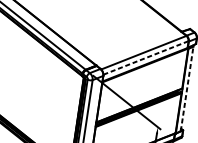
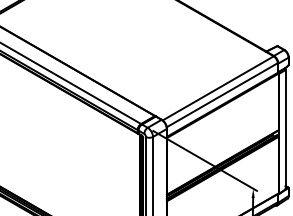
line: (146, 57) -> (222, 94), dashed -> solid
line: (187, 88) -> (285, 129), dashed -> solid

